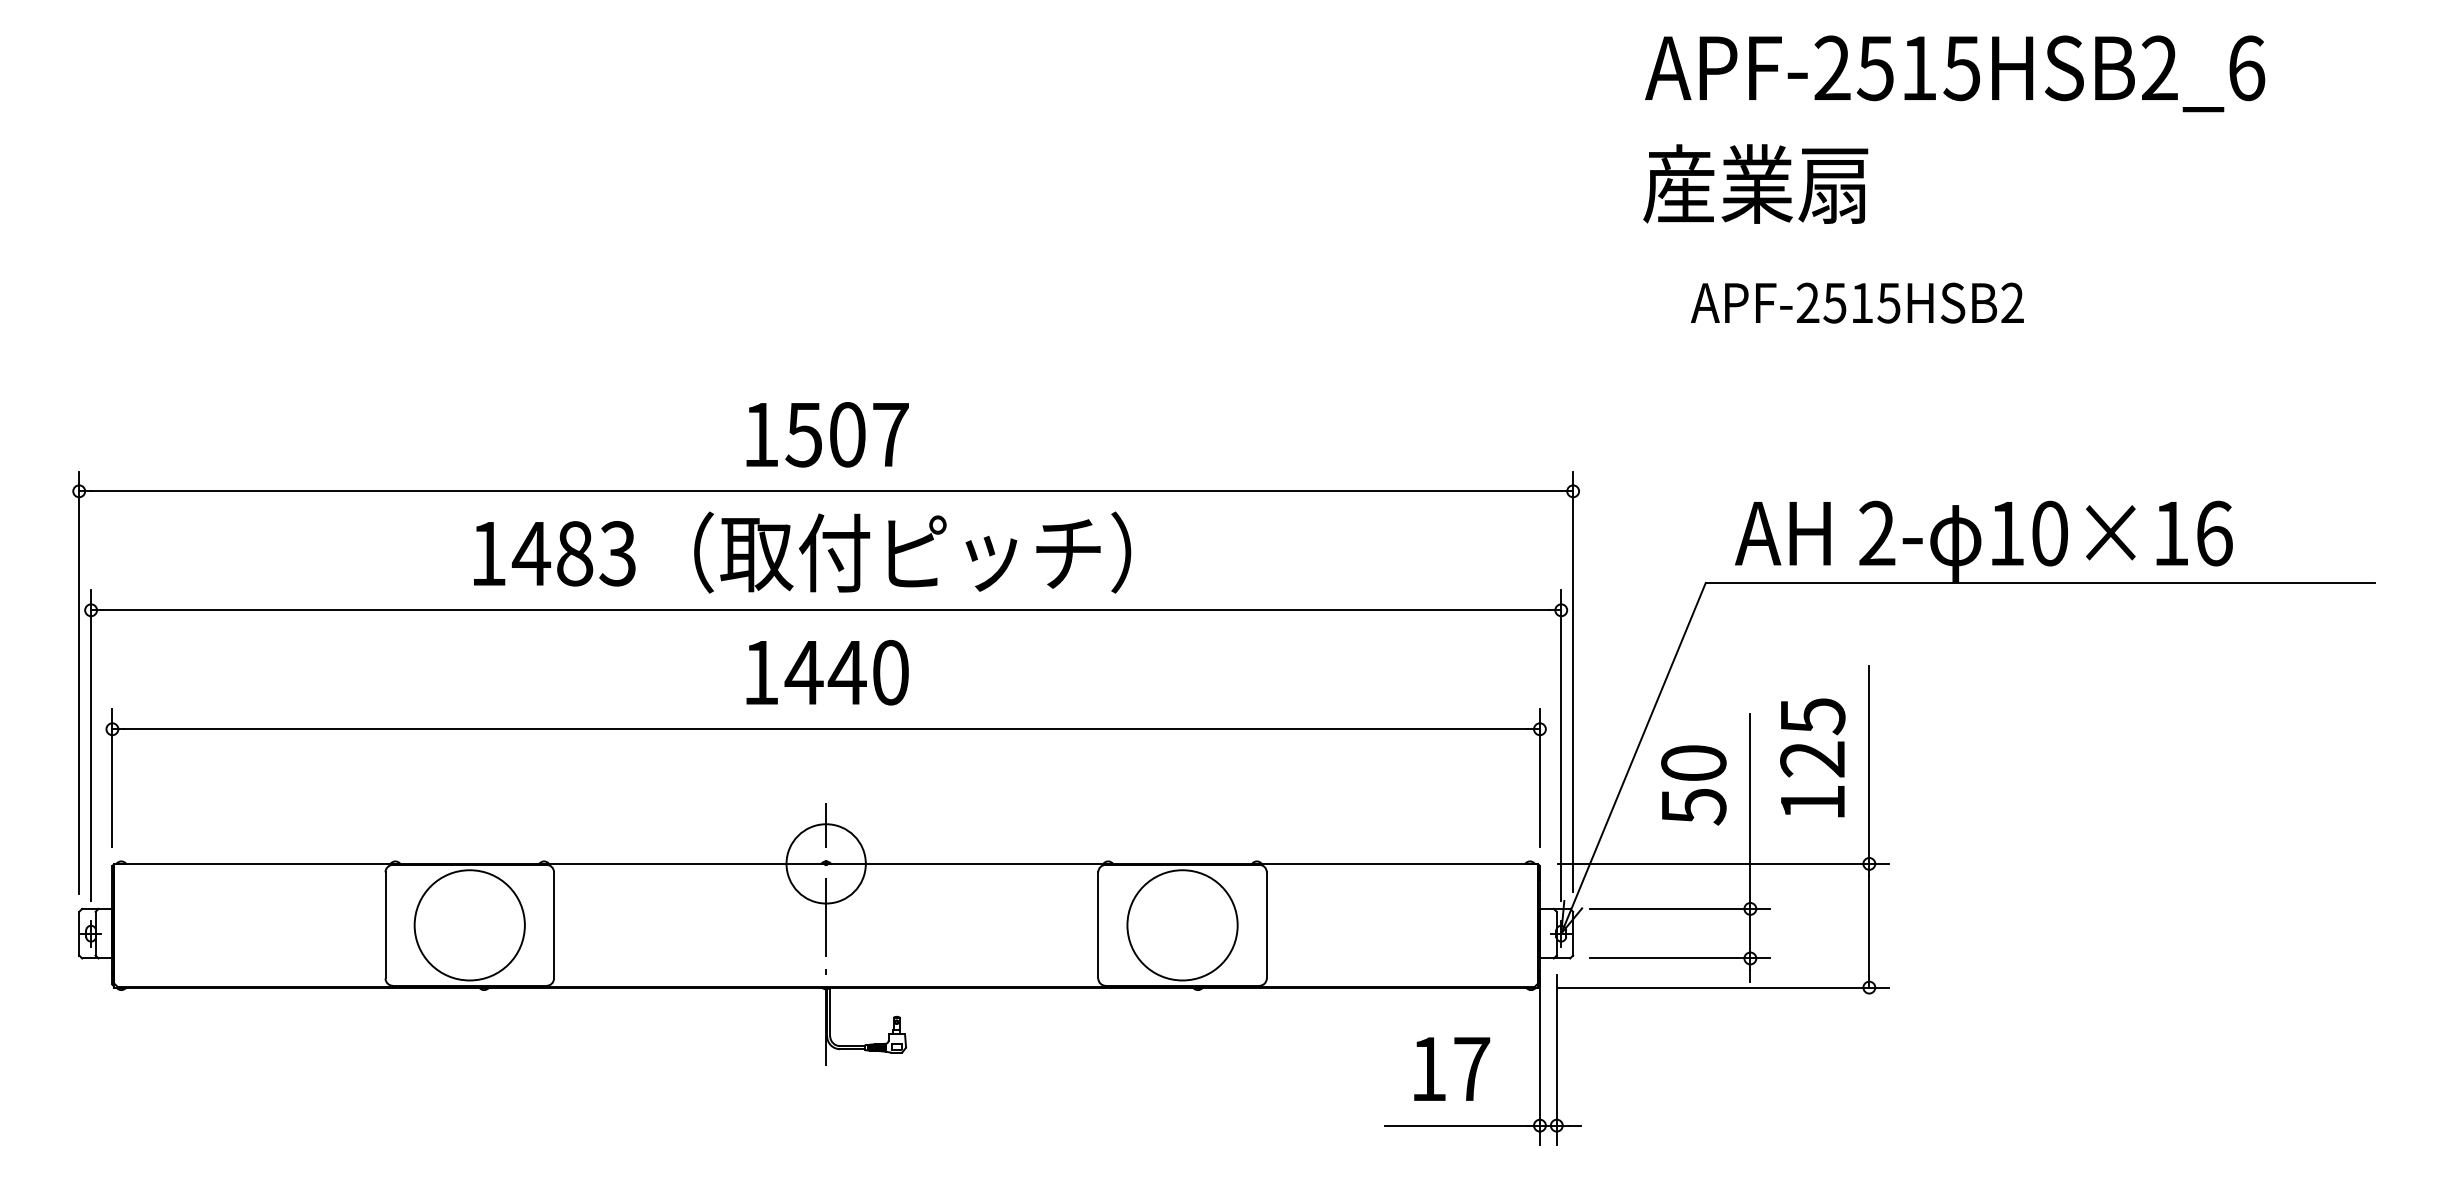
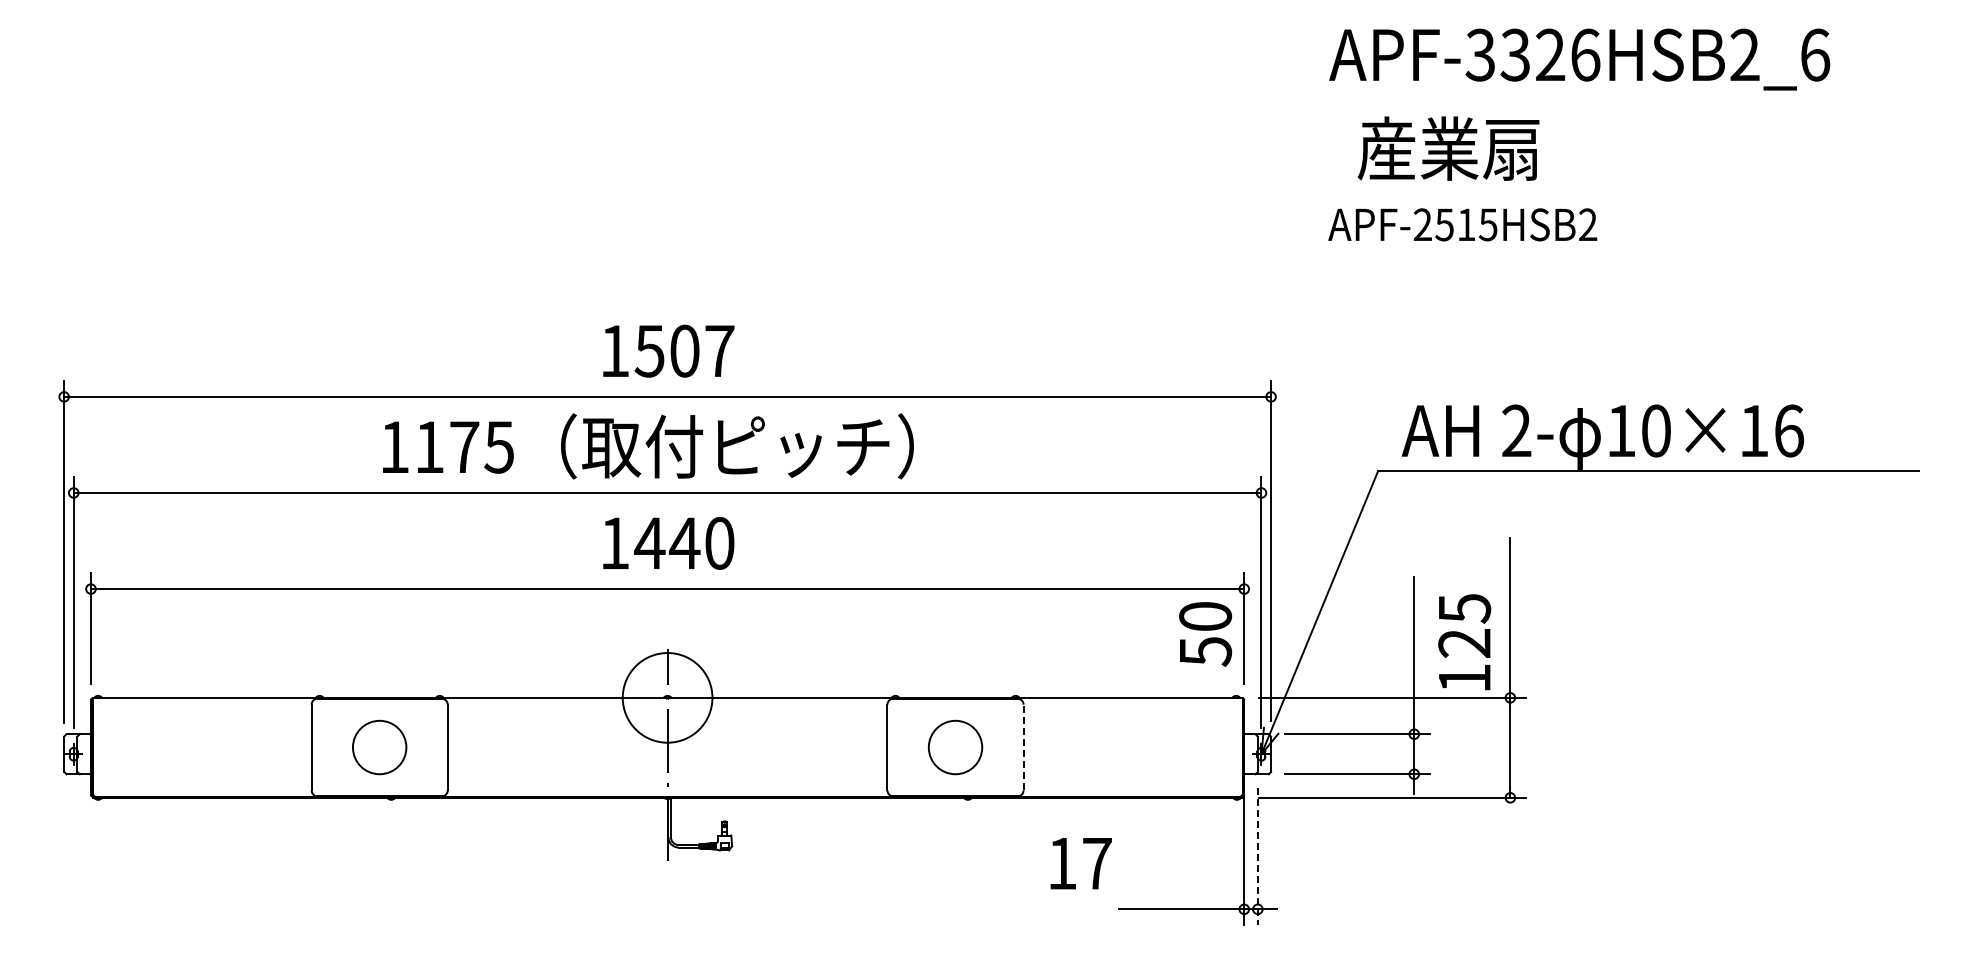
text: (1896, 67) -> (1532, 54), APF-2515HSB2_6 -> APF-3326HSB2_6
text: (1755, 183) -> (1448, 148), moved
text: (1857, 302) -> (1462, 224), moved
text: (573, 552) -> (463, 446), 1483 -> 1175
text: (1812, 758) -> (1464, 642), moved
text: (1693, 785) -> (1205, 634), moved
circle: (826, 863) -> (667, 697), size x1.4
circle: (469, 925) -> (379, 747), size x0.6
circle: (1182, 925) -> (955, 747), size x0.6
line: (1266, 925) -> (1023, 747), solid -> dashed
line: (1556, 1060) -> (1257, 856), solid -> dashed
text: (1451, 1068) -> (1080, 863), moved

